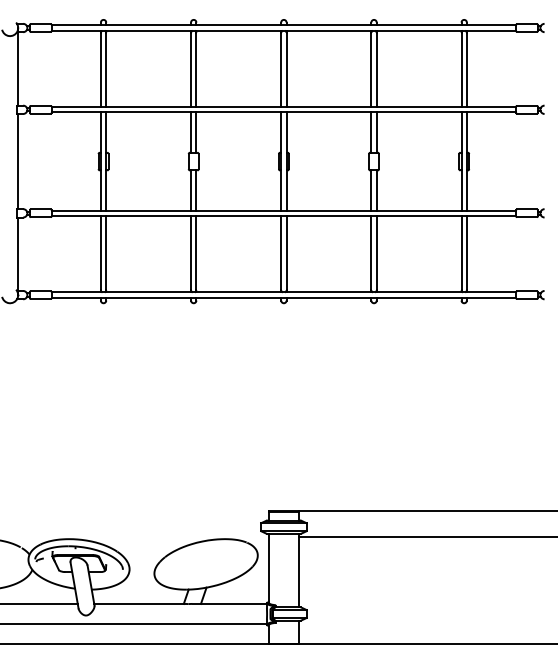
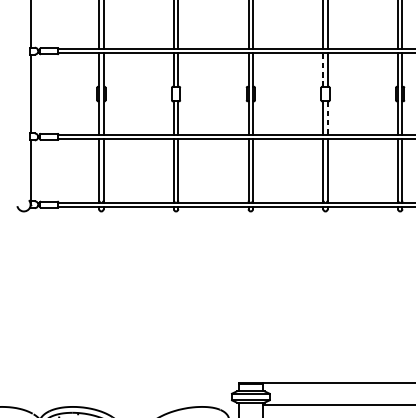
line: (371, 132) -> (323, 69), solid -> dashed
line: (376, 191) -> (327, 118), solid -> dashed

